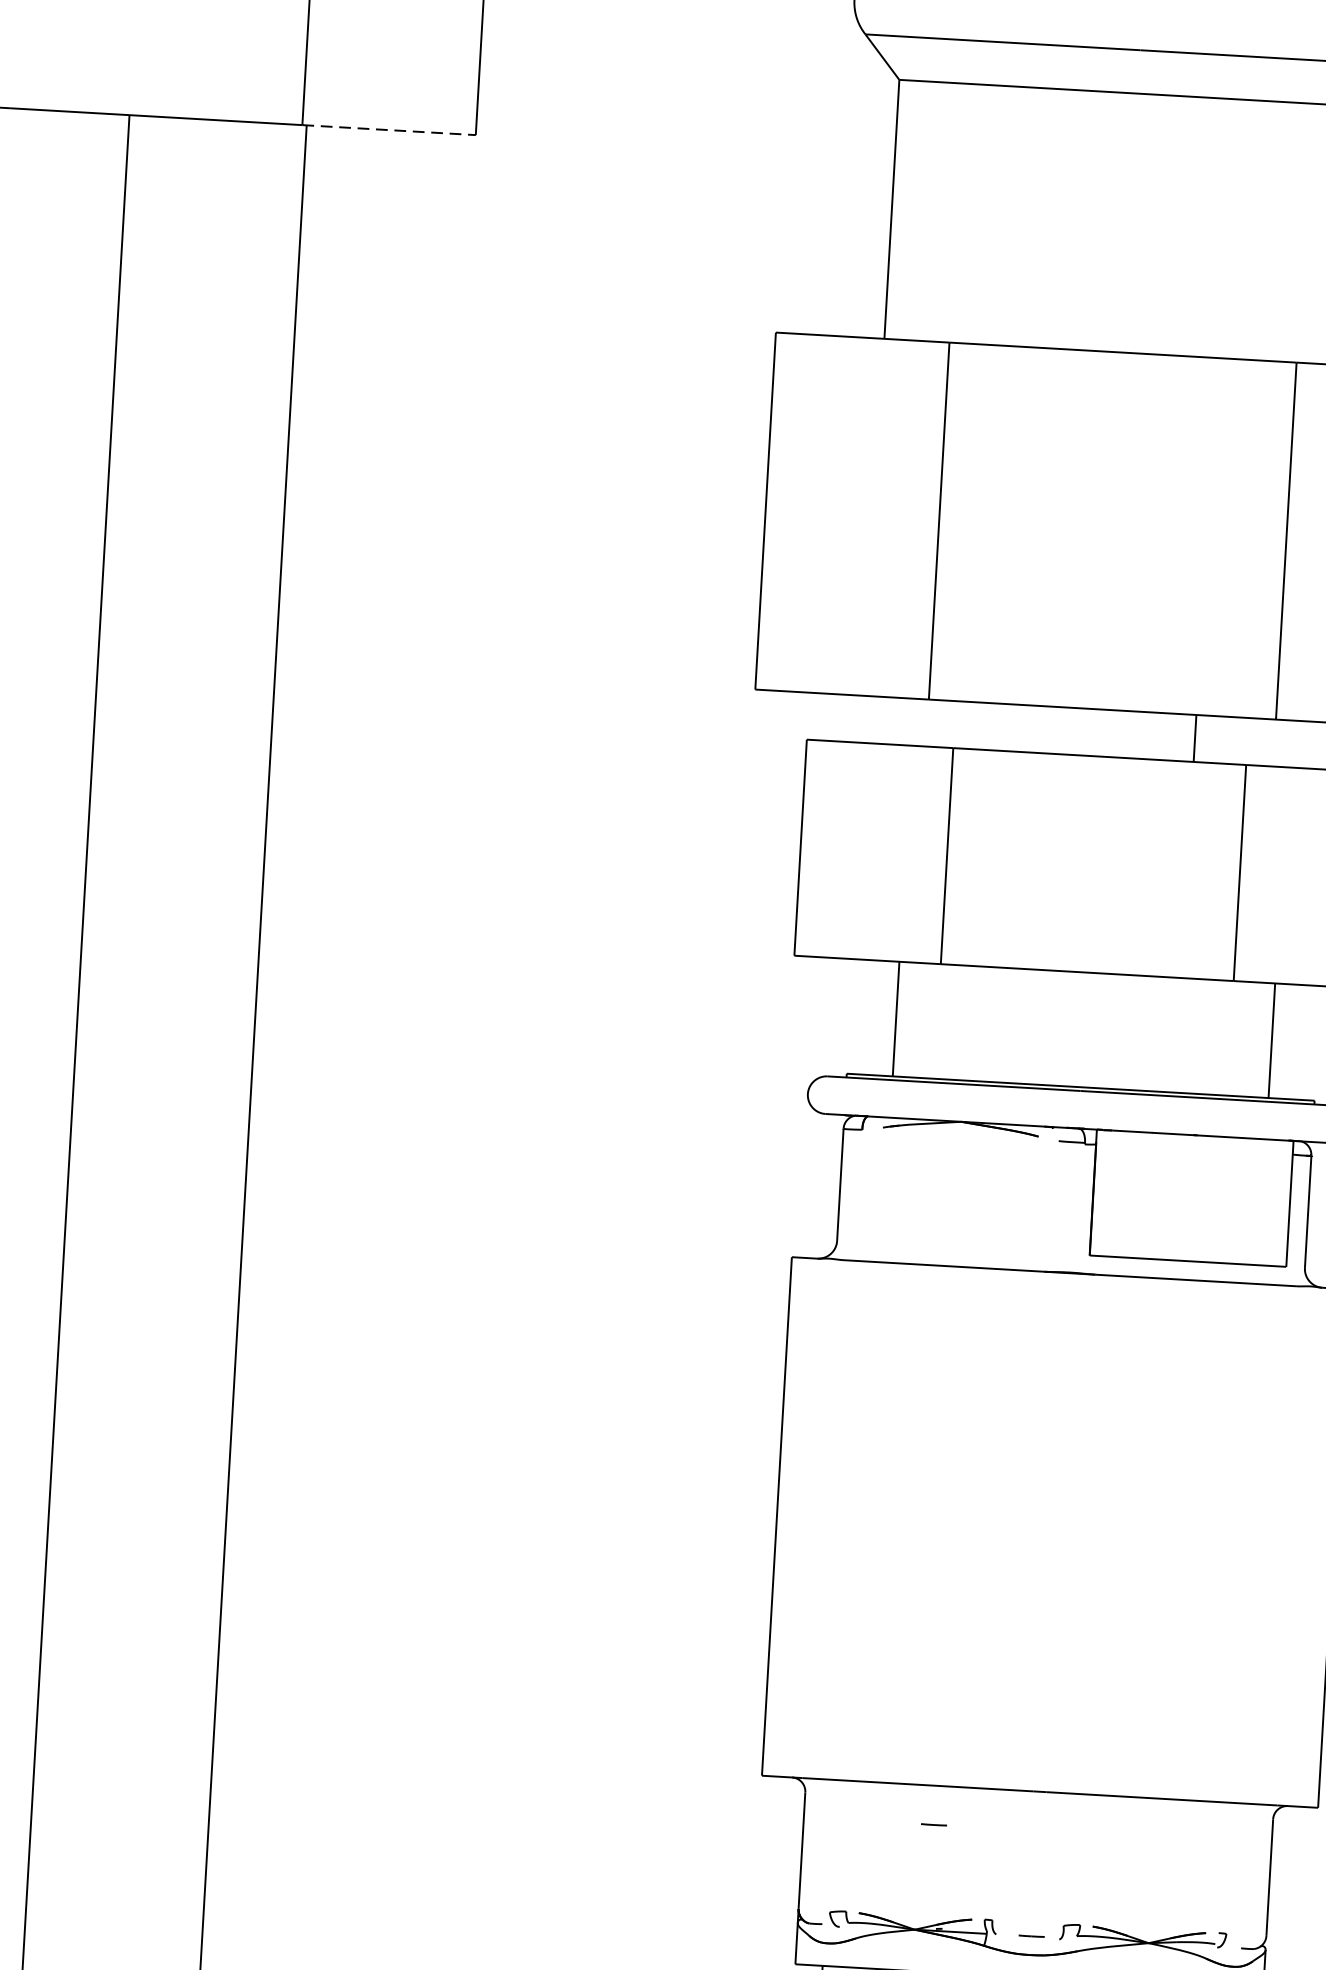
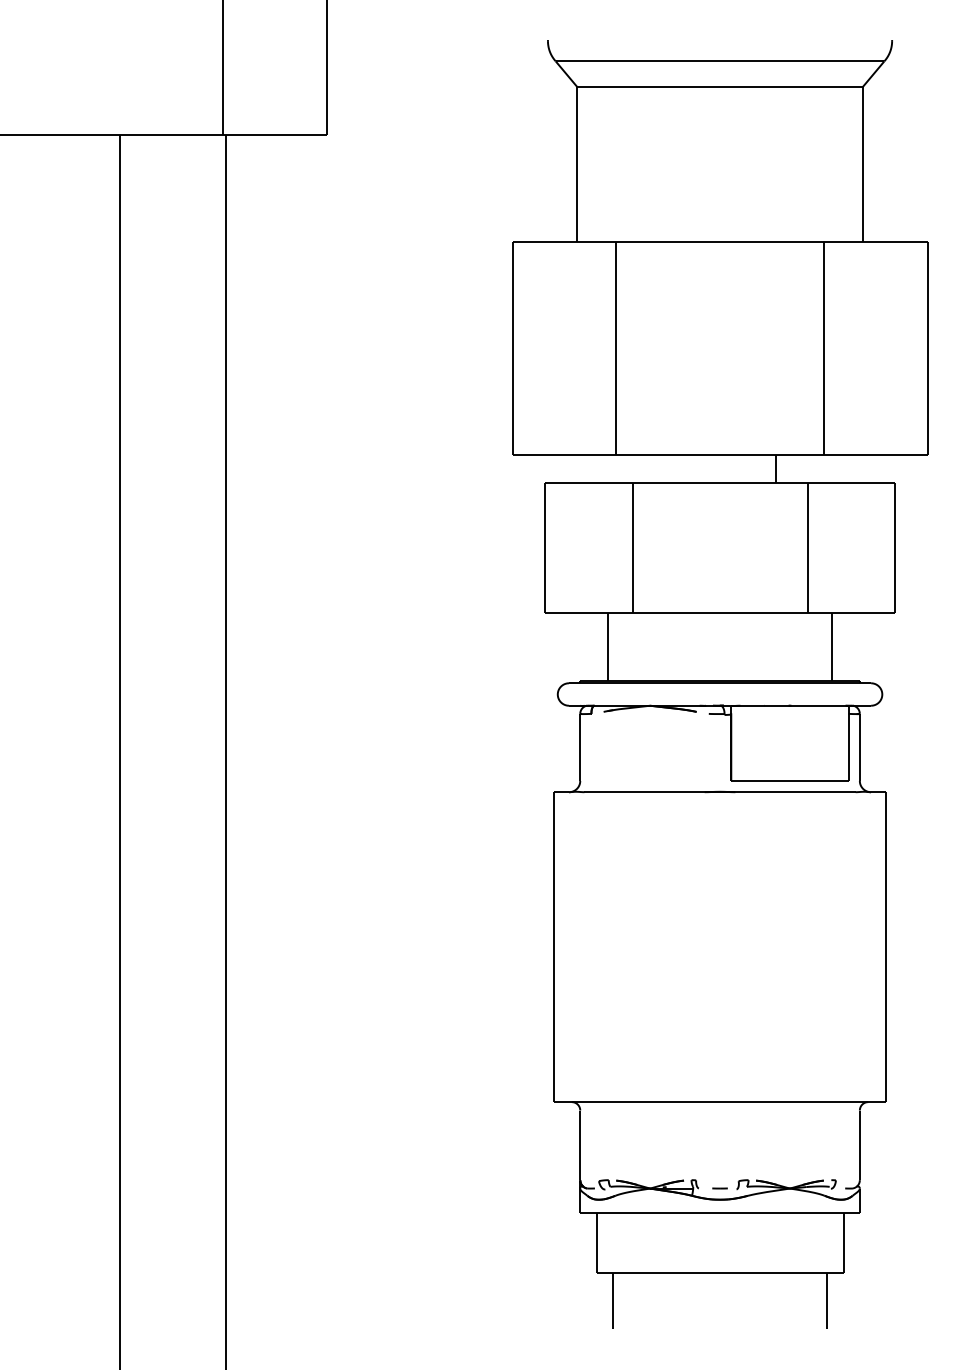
line: (389, 129) -> (275, 134), dashed -> solid
line: (933, 1824) -> (657, 1125), removed

